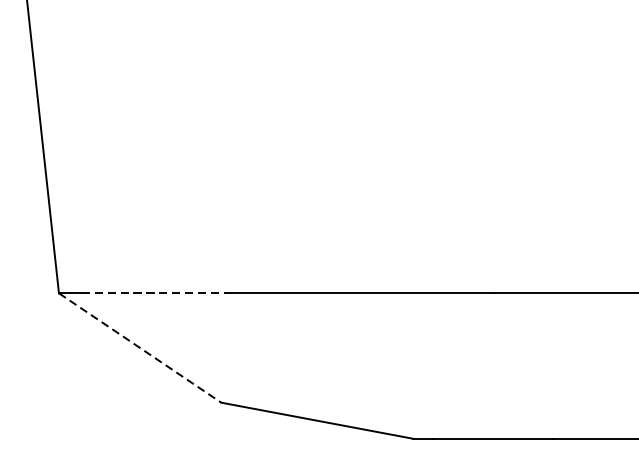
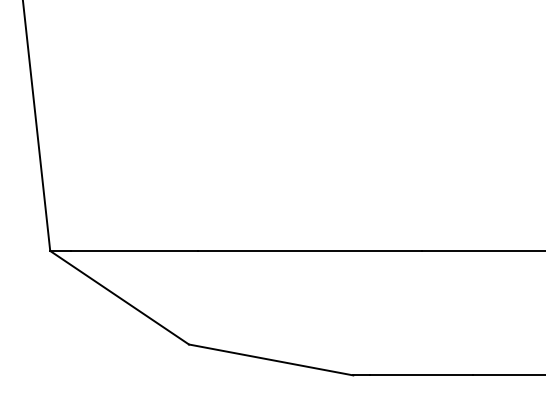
line: (156, 293) -> (133, 251), dashed -> solid
line: (139, 347) -> (119, 297), dashed -> solid

